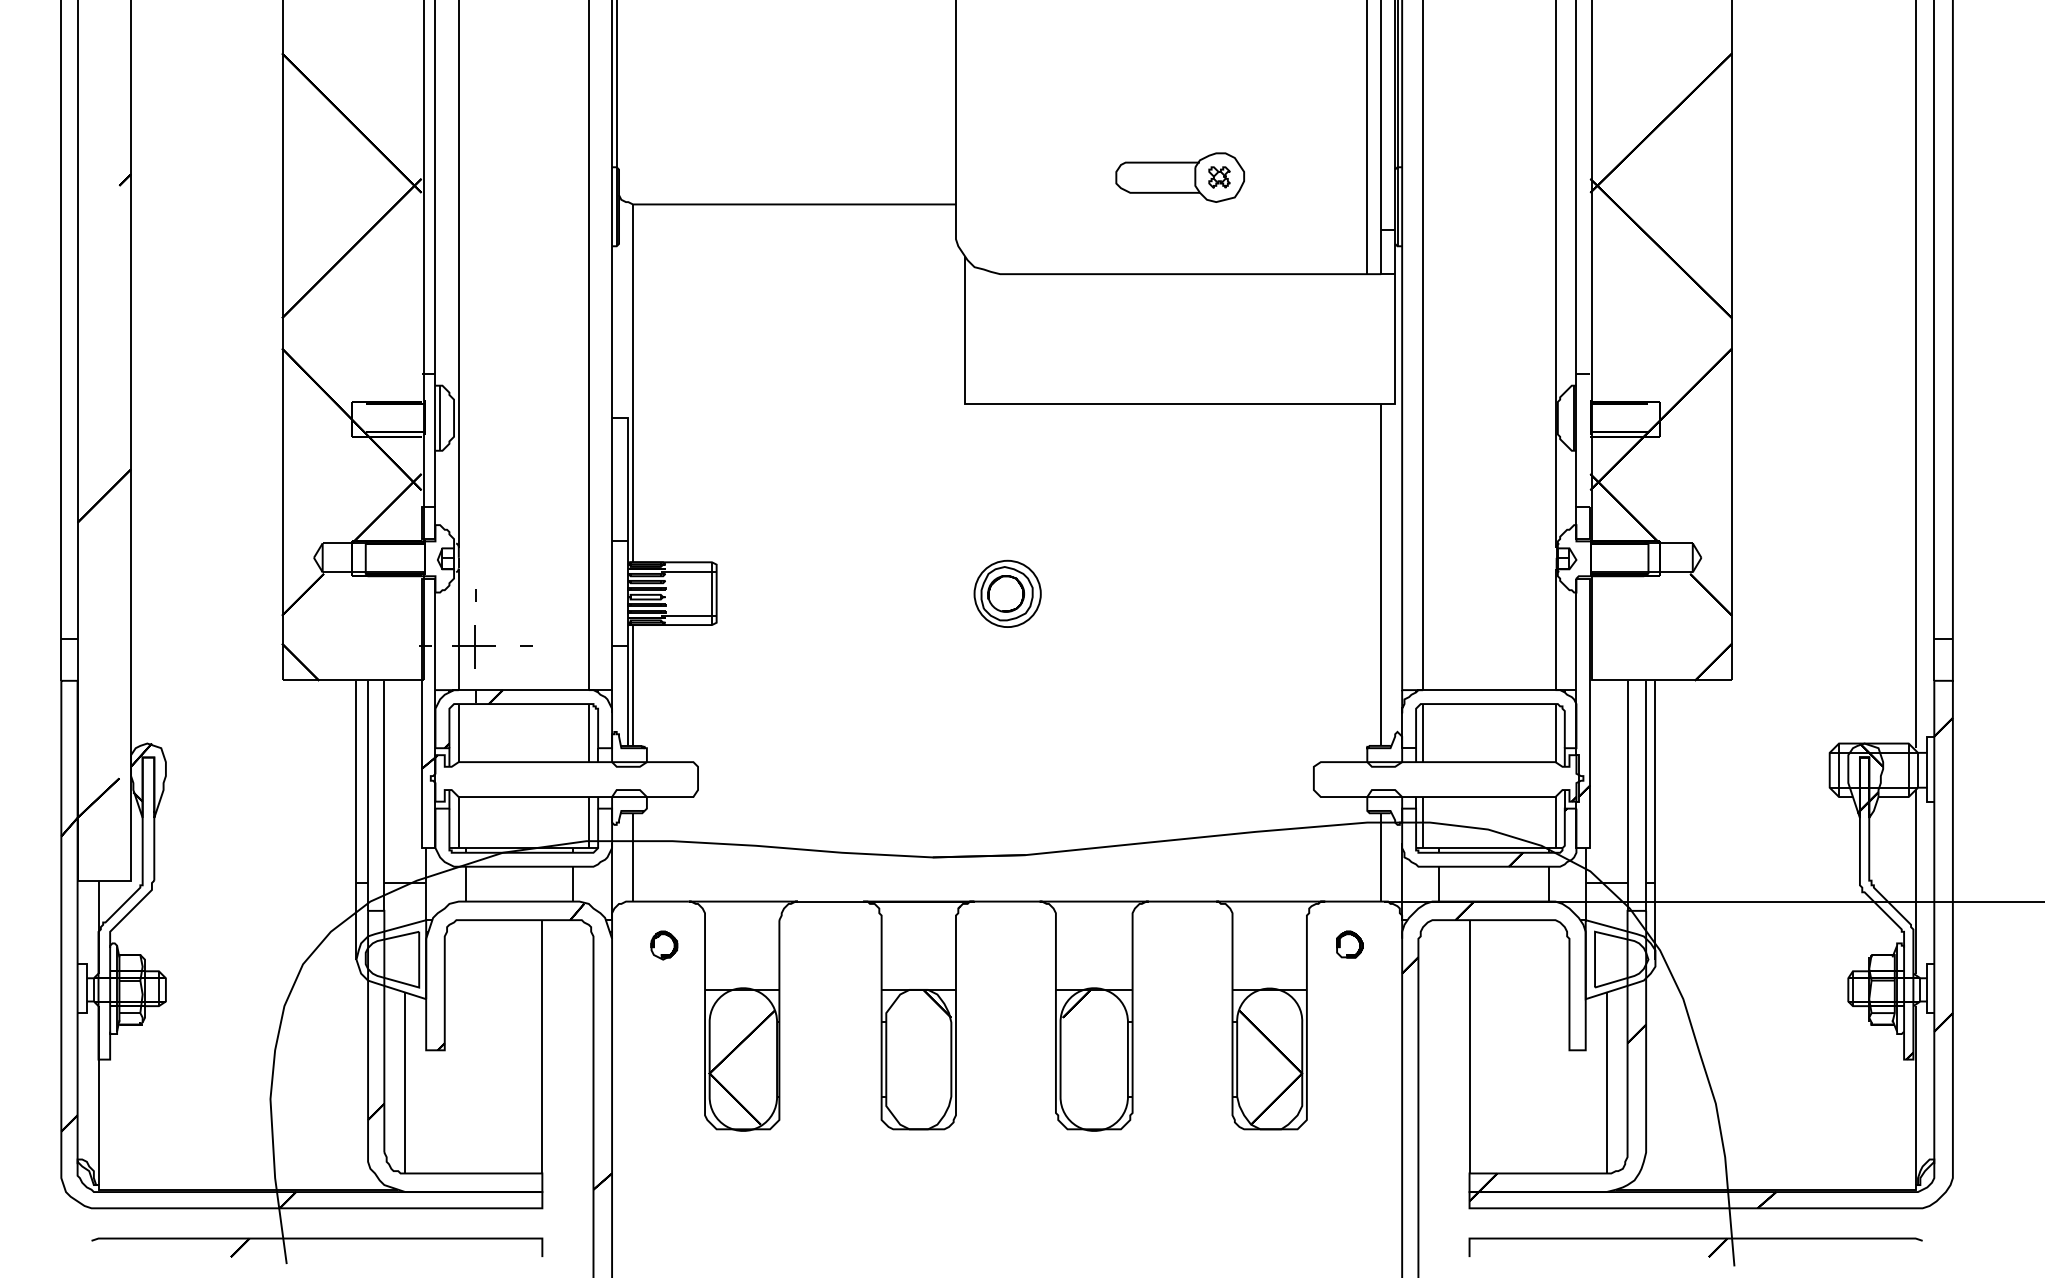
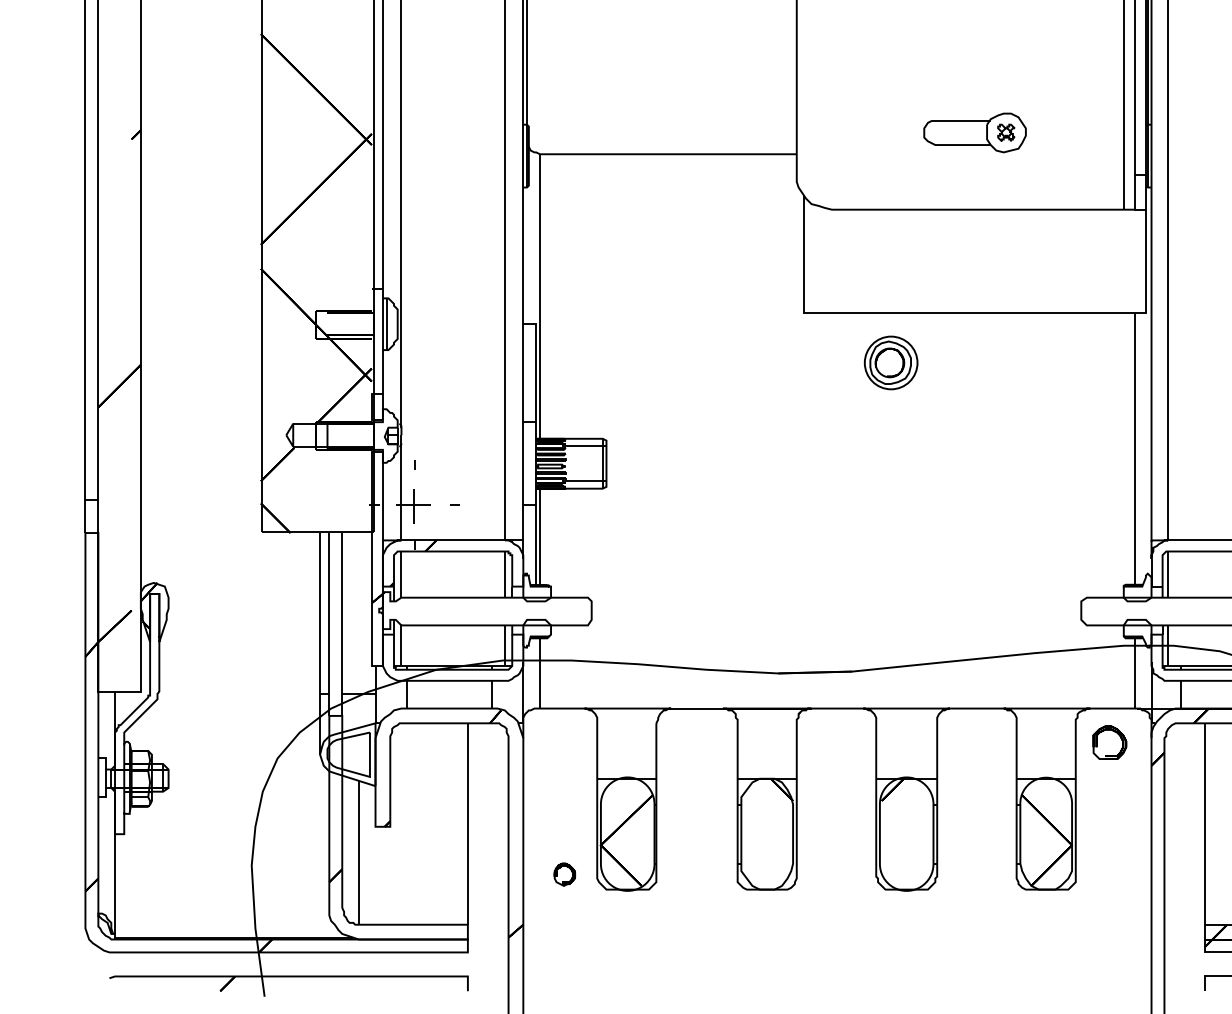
part: (1007, 593) -> (891, 362), moved
part: (1349, 944) -> (1109, 742), size x1.6
part: (664, 945) -> (565, 874), moved

